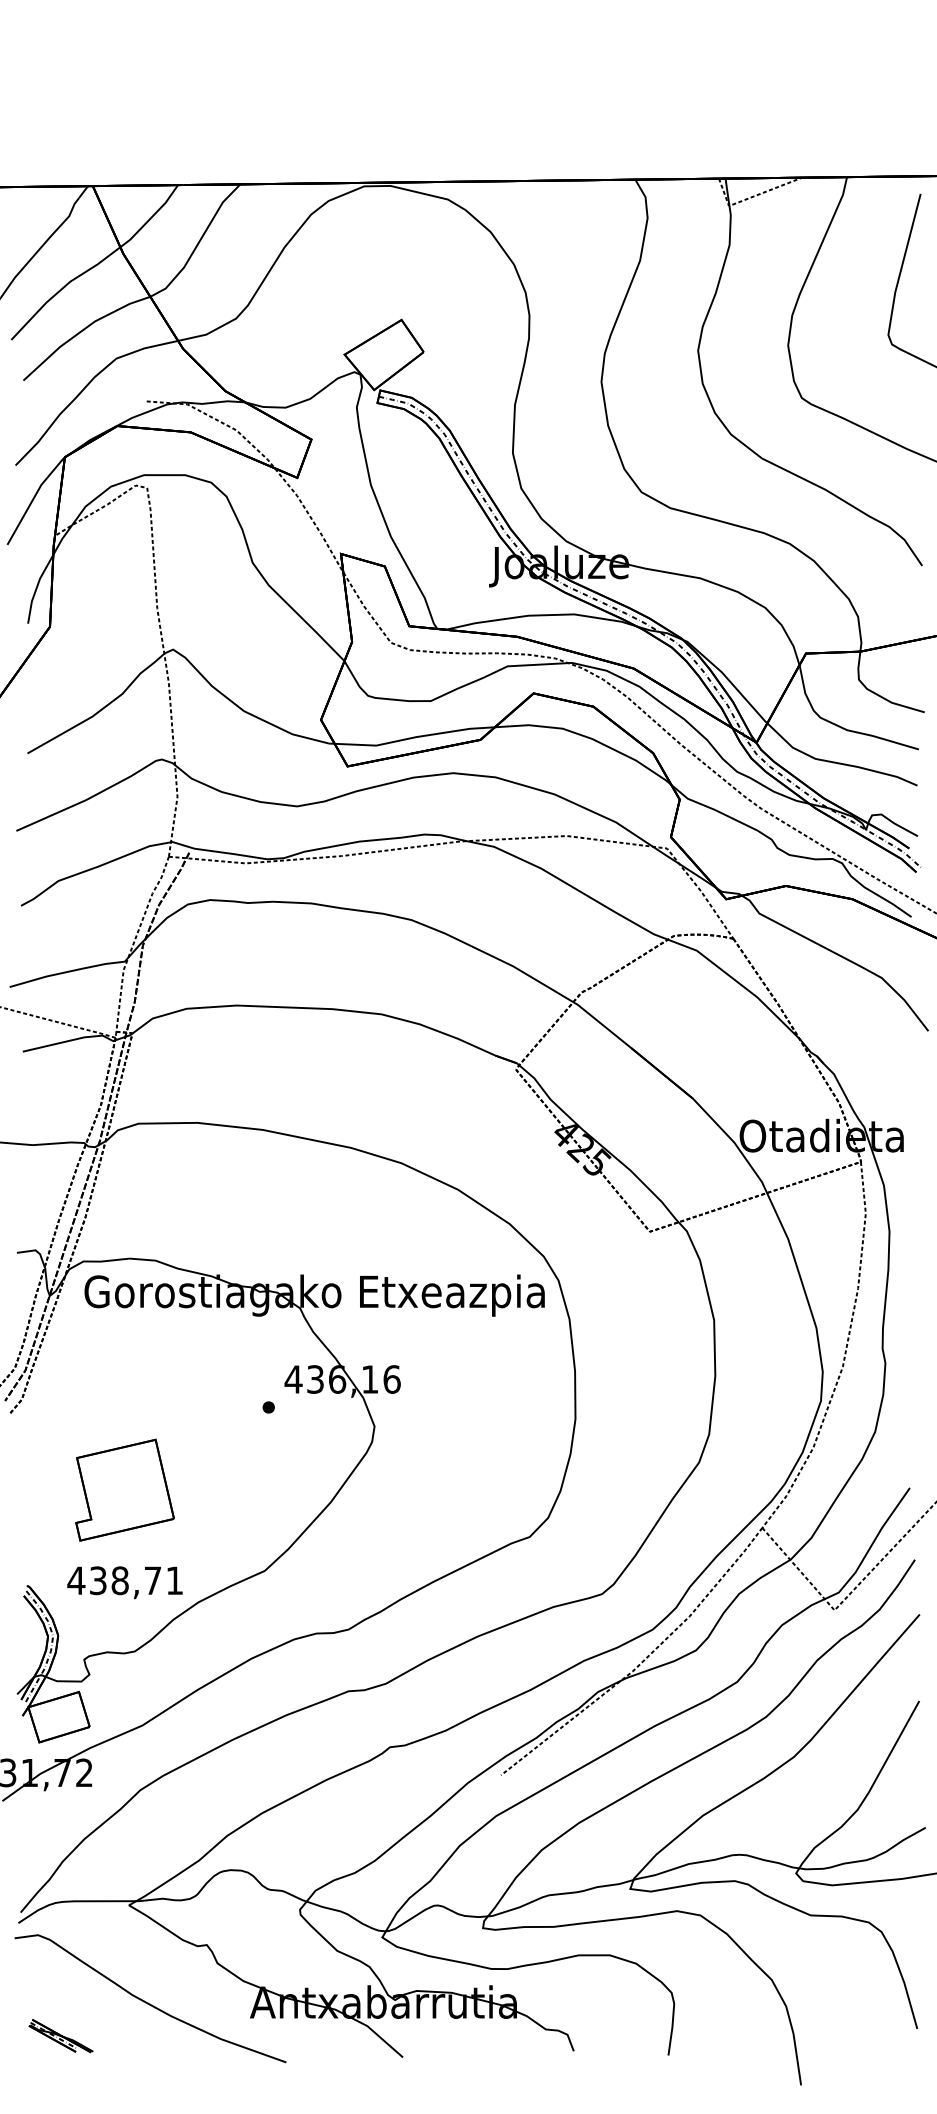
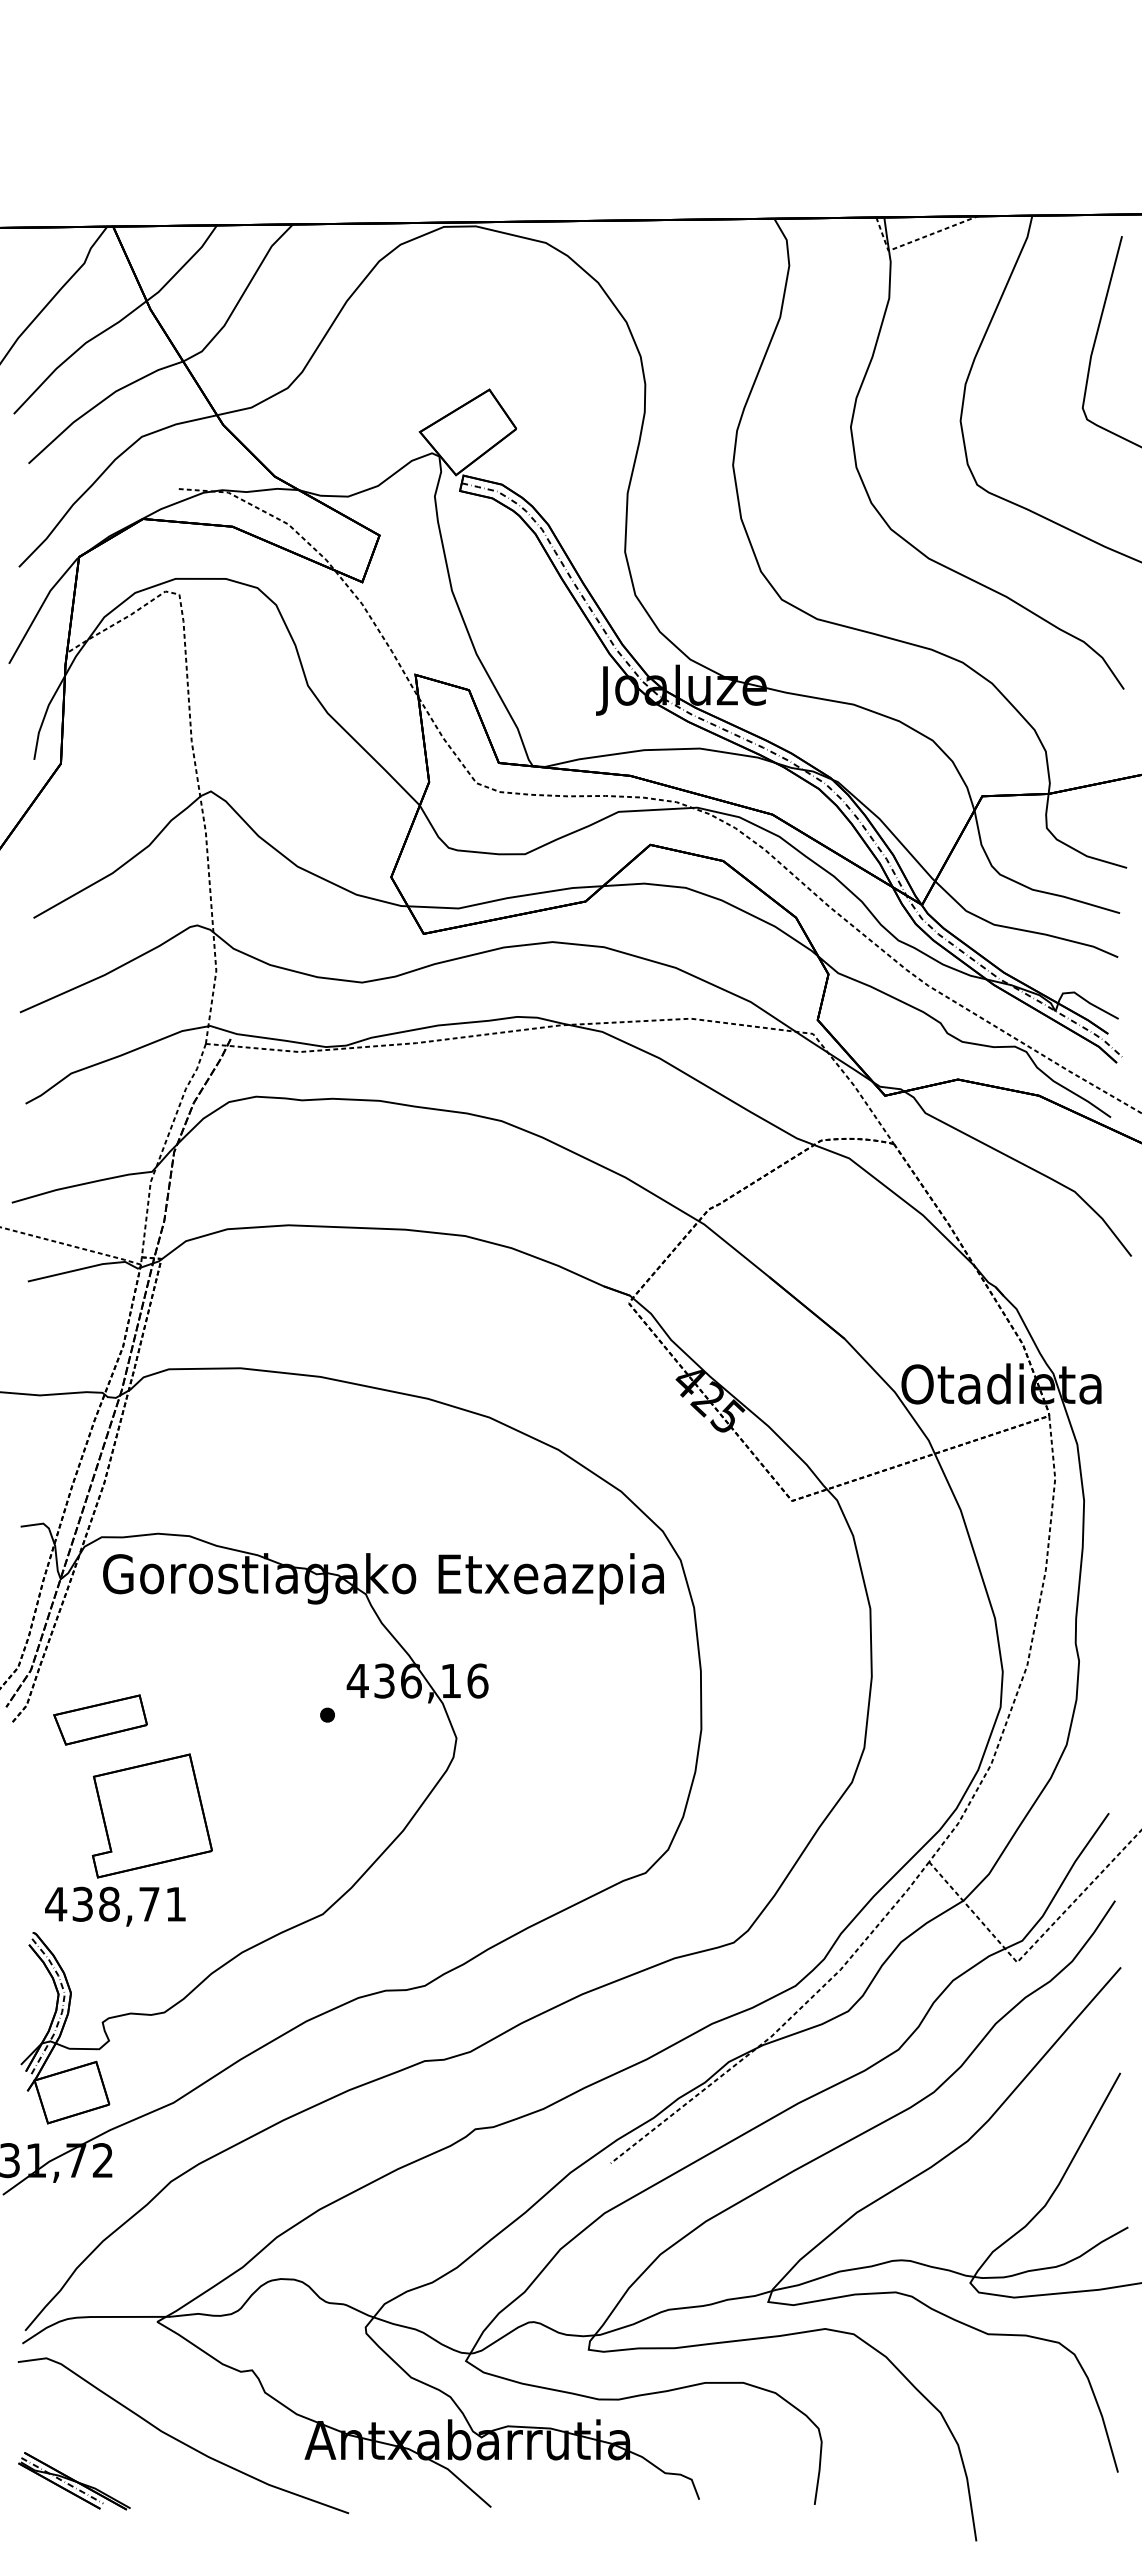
part: (82, 1411) -> (100, 1719), added
text: (125, 1582) -> (115, 1906), moved
part: (61, 2036) -> (74, 2481), size x1.43

